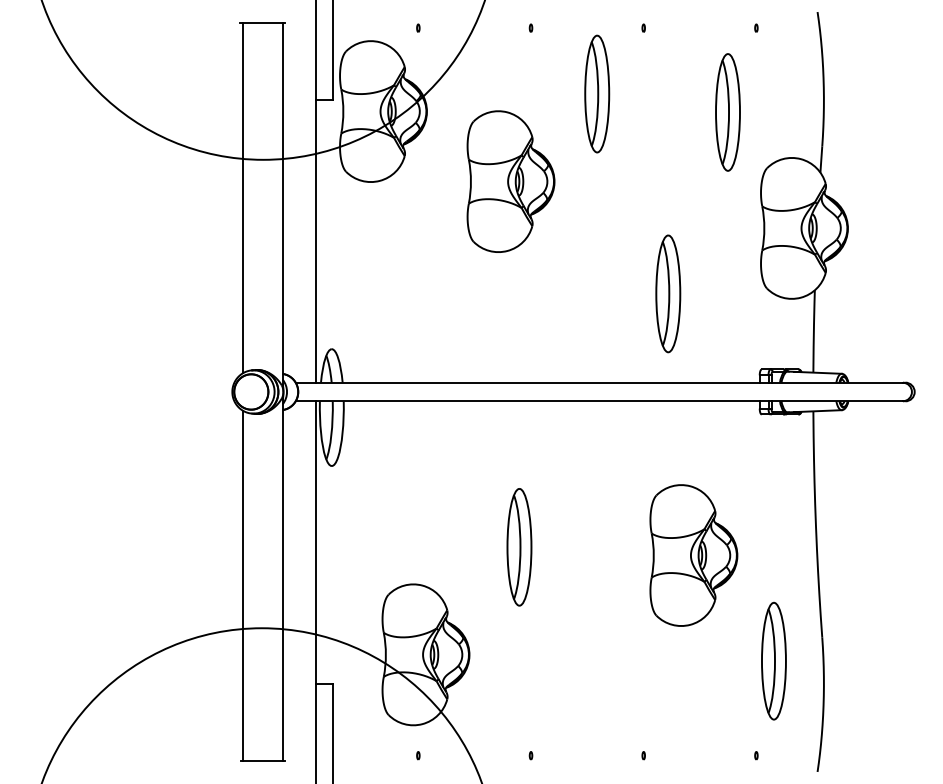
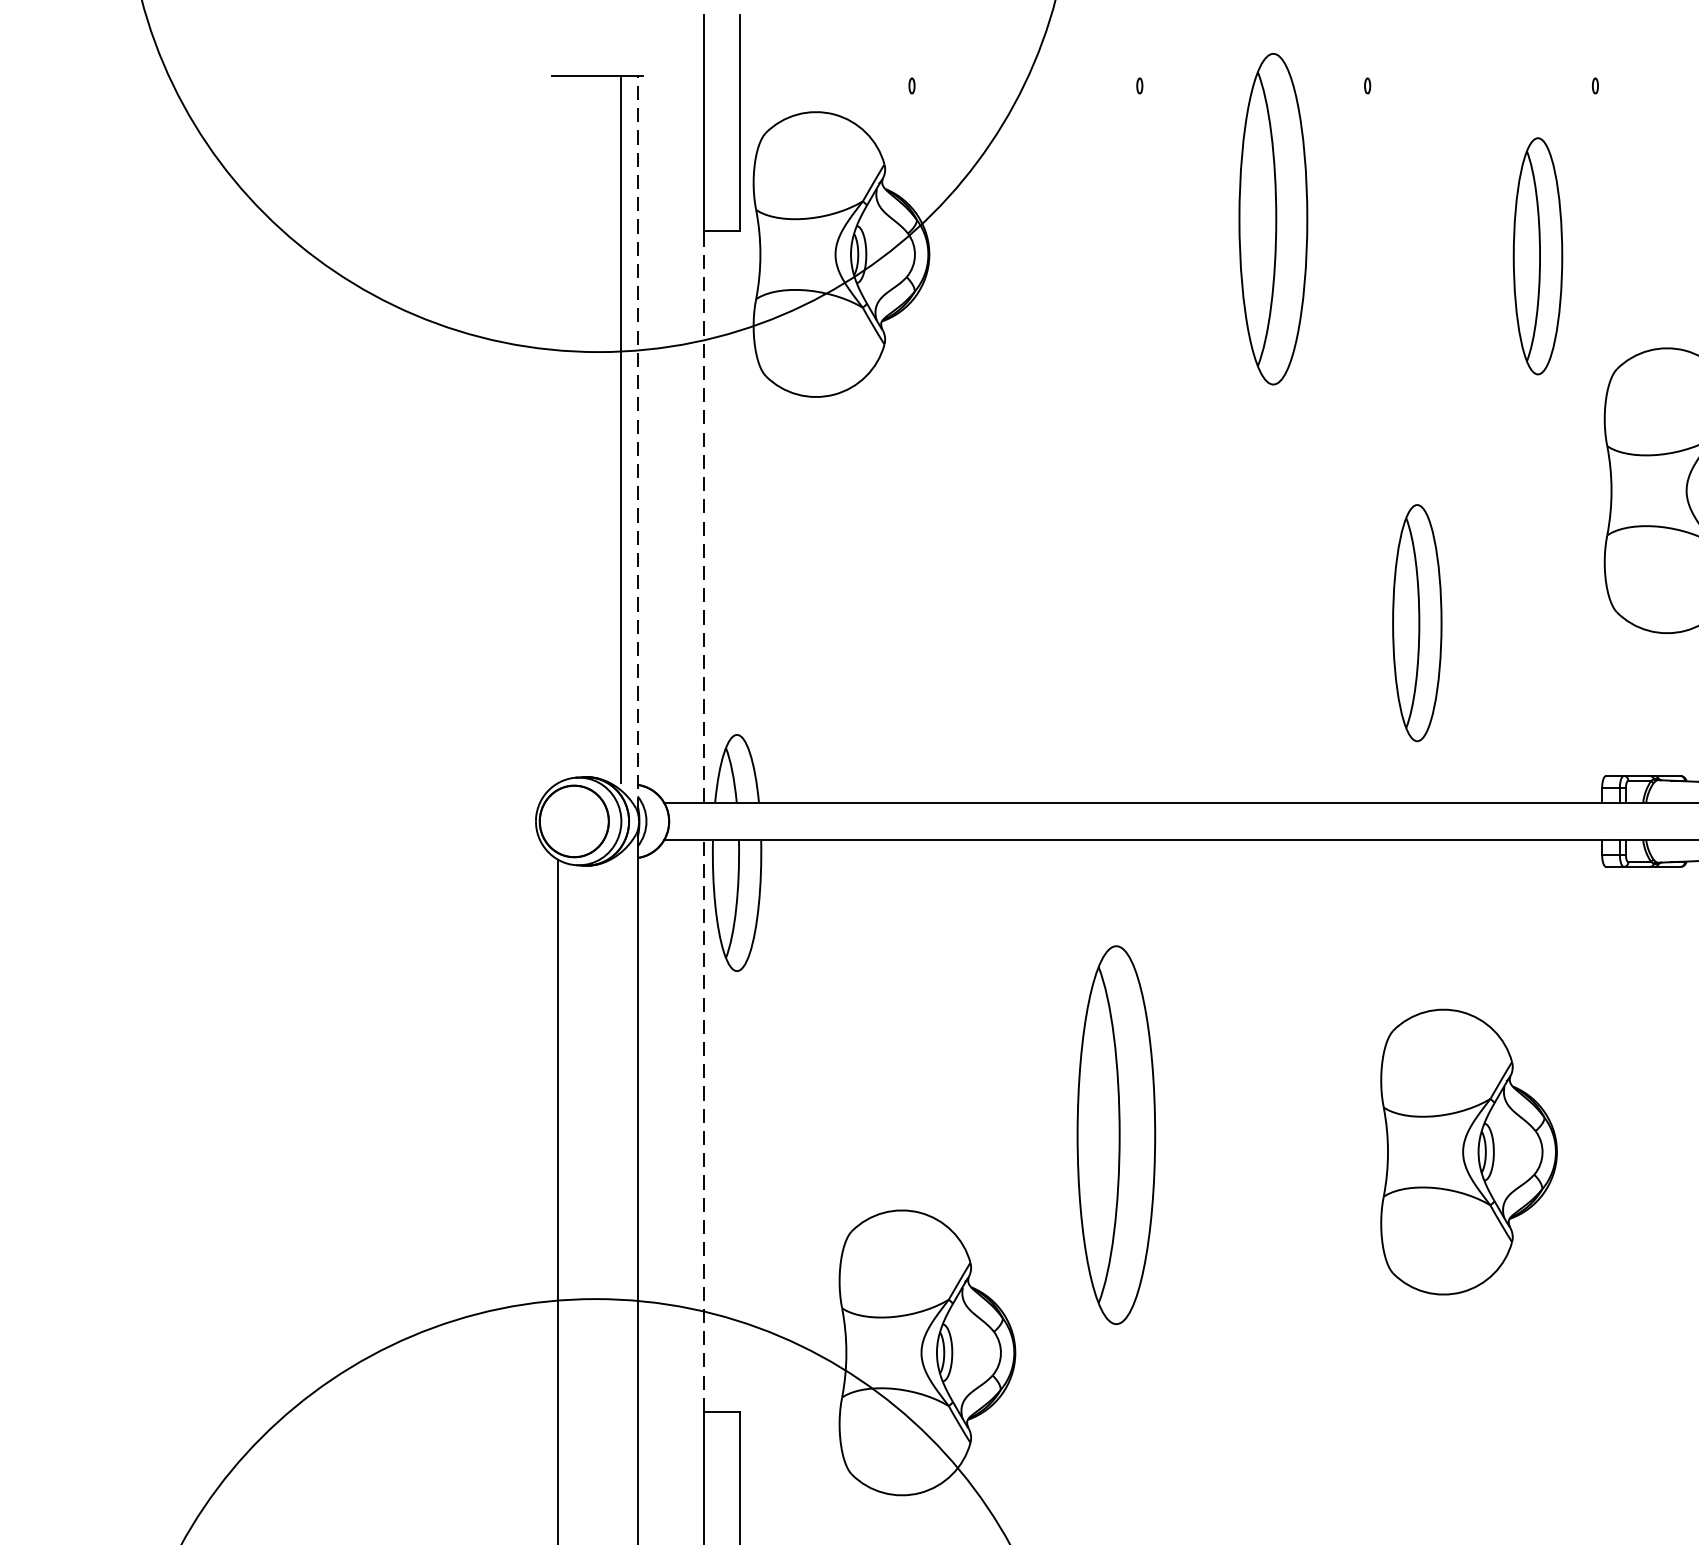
part: (597, 93) -> (1274, 217), size x1.4
part: (510, 181) -> (1098, 395), removed
line: (243, 198) -> (621, 430), moved
line: (282, 205) -> (637, 444), solid -> dashed
line: (315, 240) -> (704, 515), solid -> dashed
line: (315, 542) -> (704, 1125), solid -> dashed
part: (519, 547) -> (1116, 1135), size x1.6
part: (773, 660) -> (1629, 1364), removed

